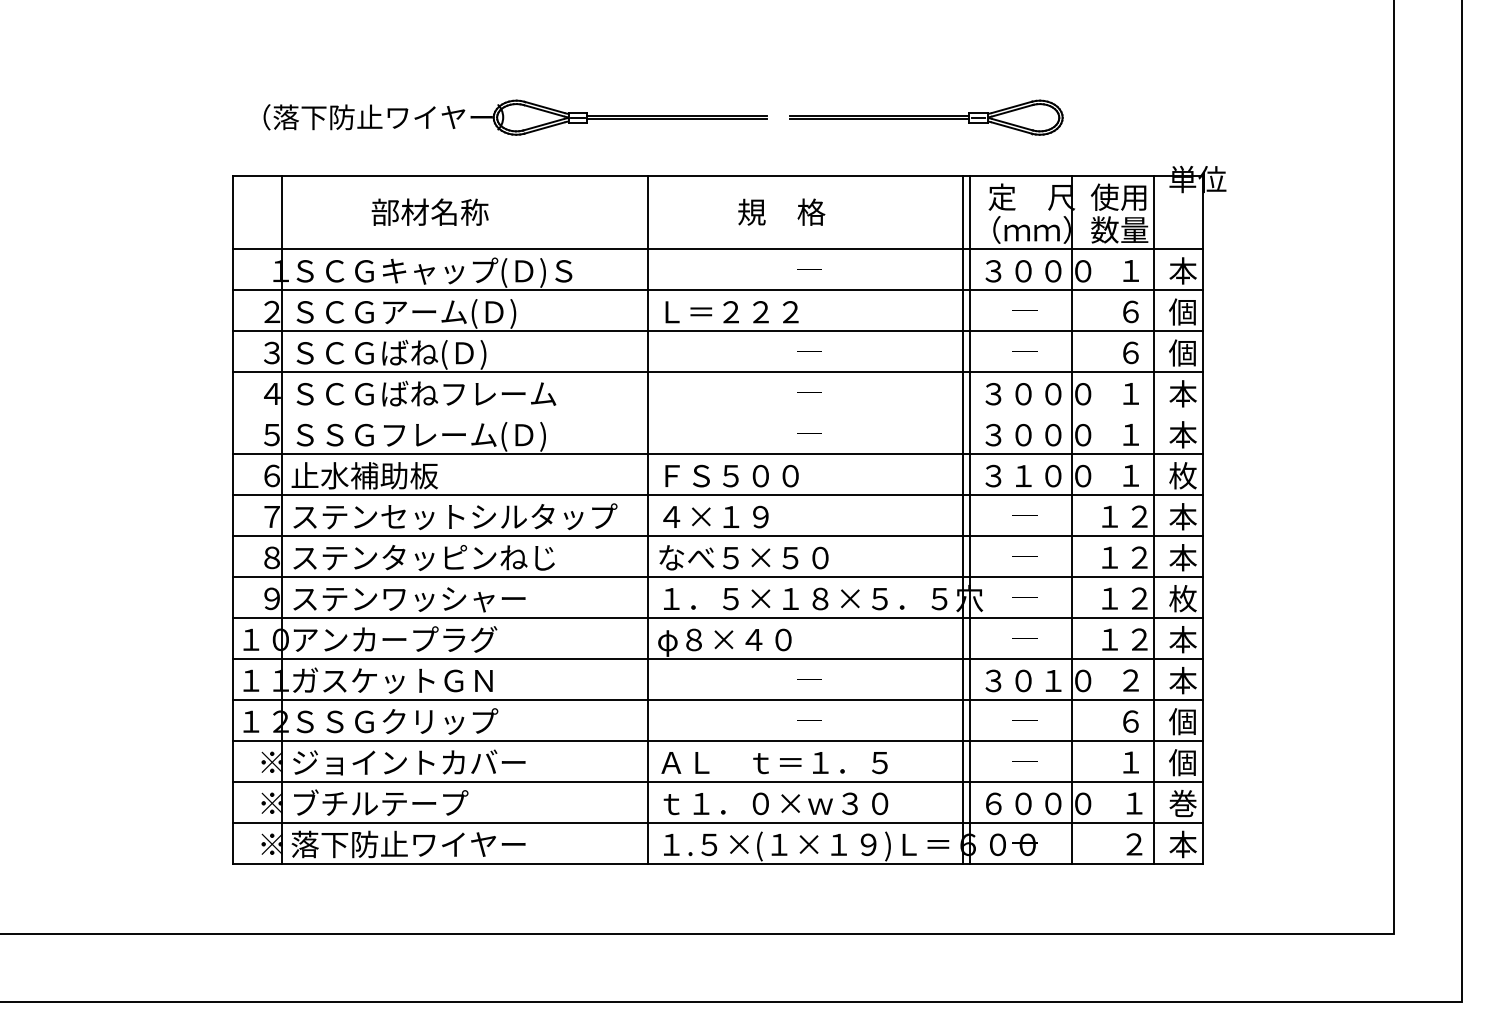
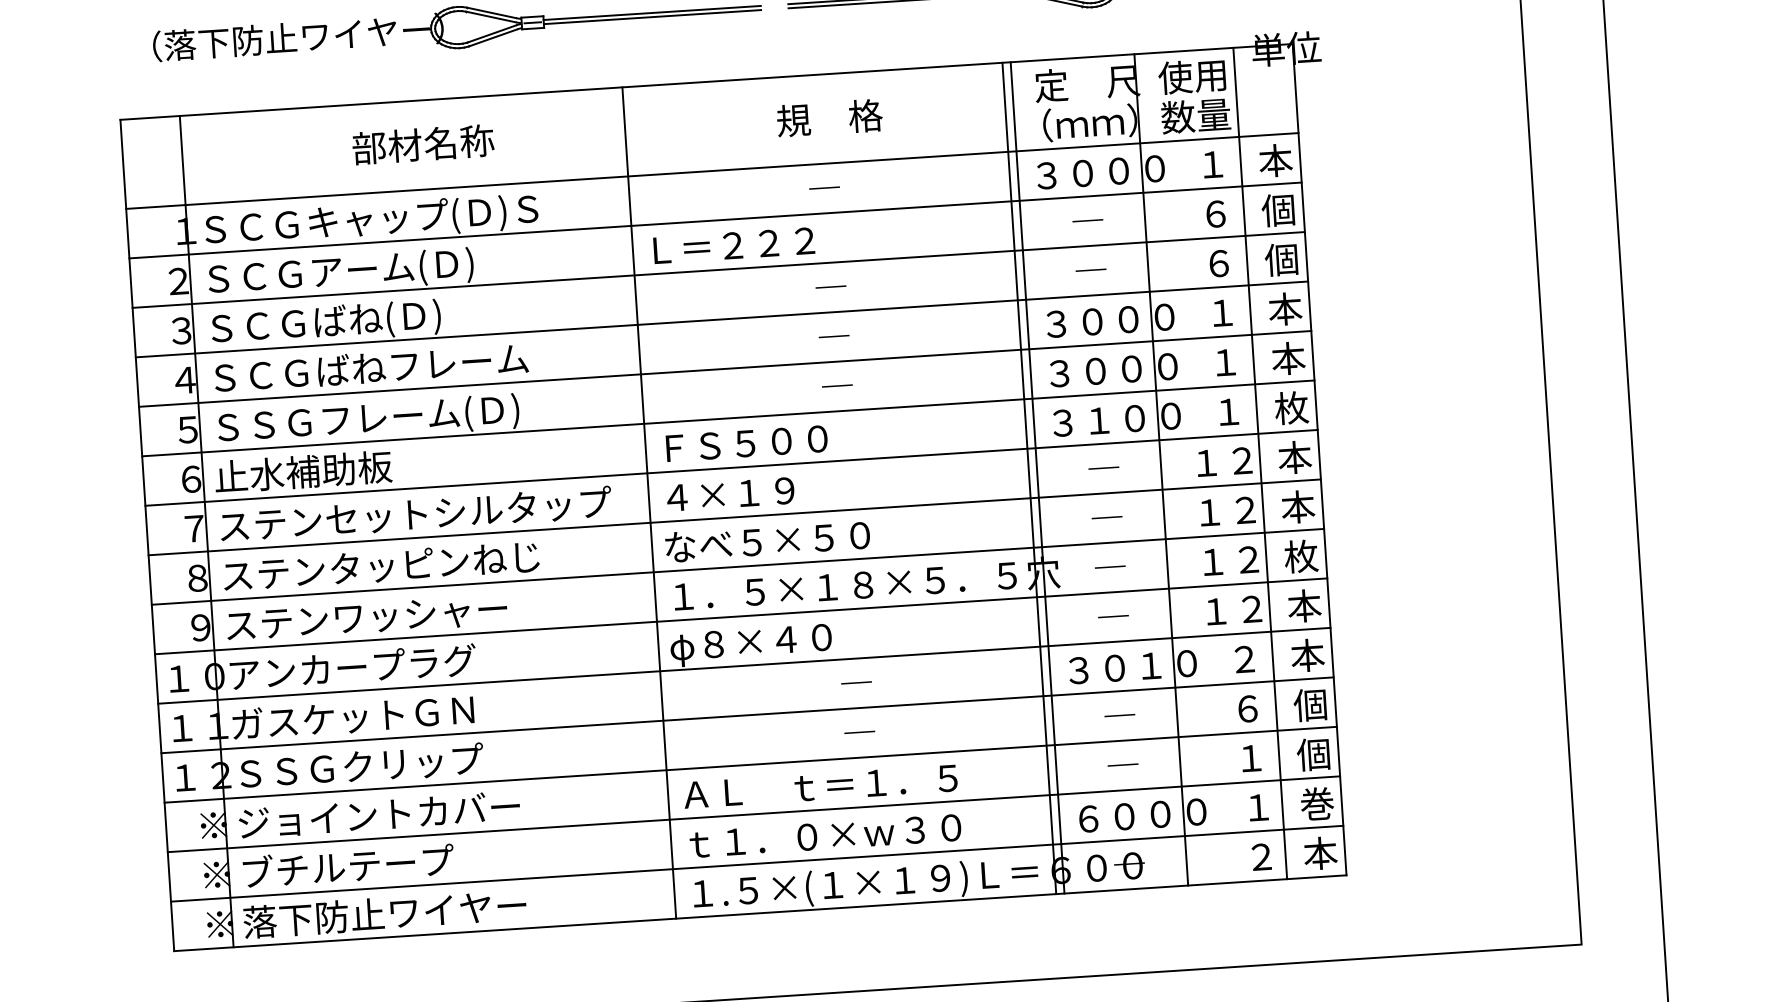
text: (429, 211) -> (422, 143), moved
text: (781, 211) -> (829, 117), moved
line: (717, 413) -> (724, 369), added

